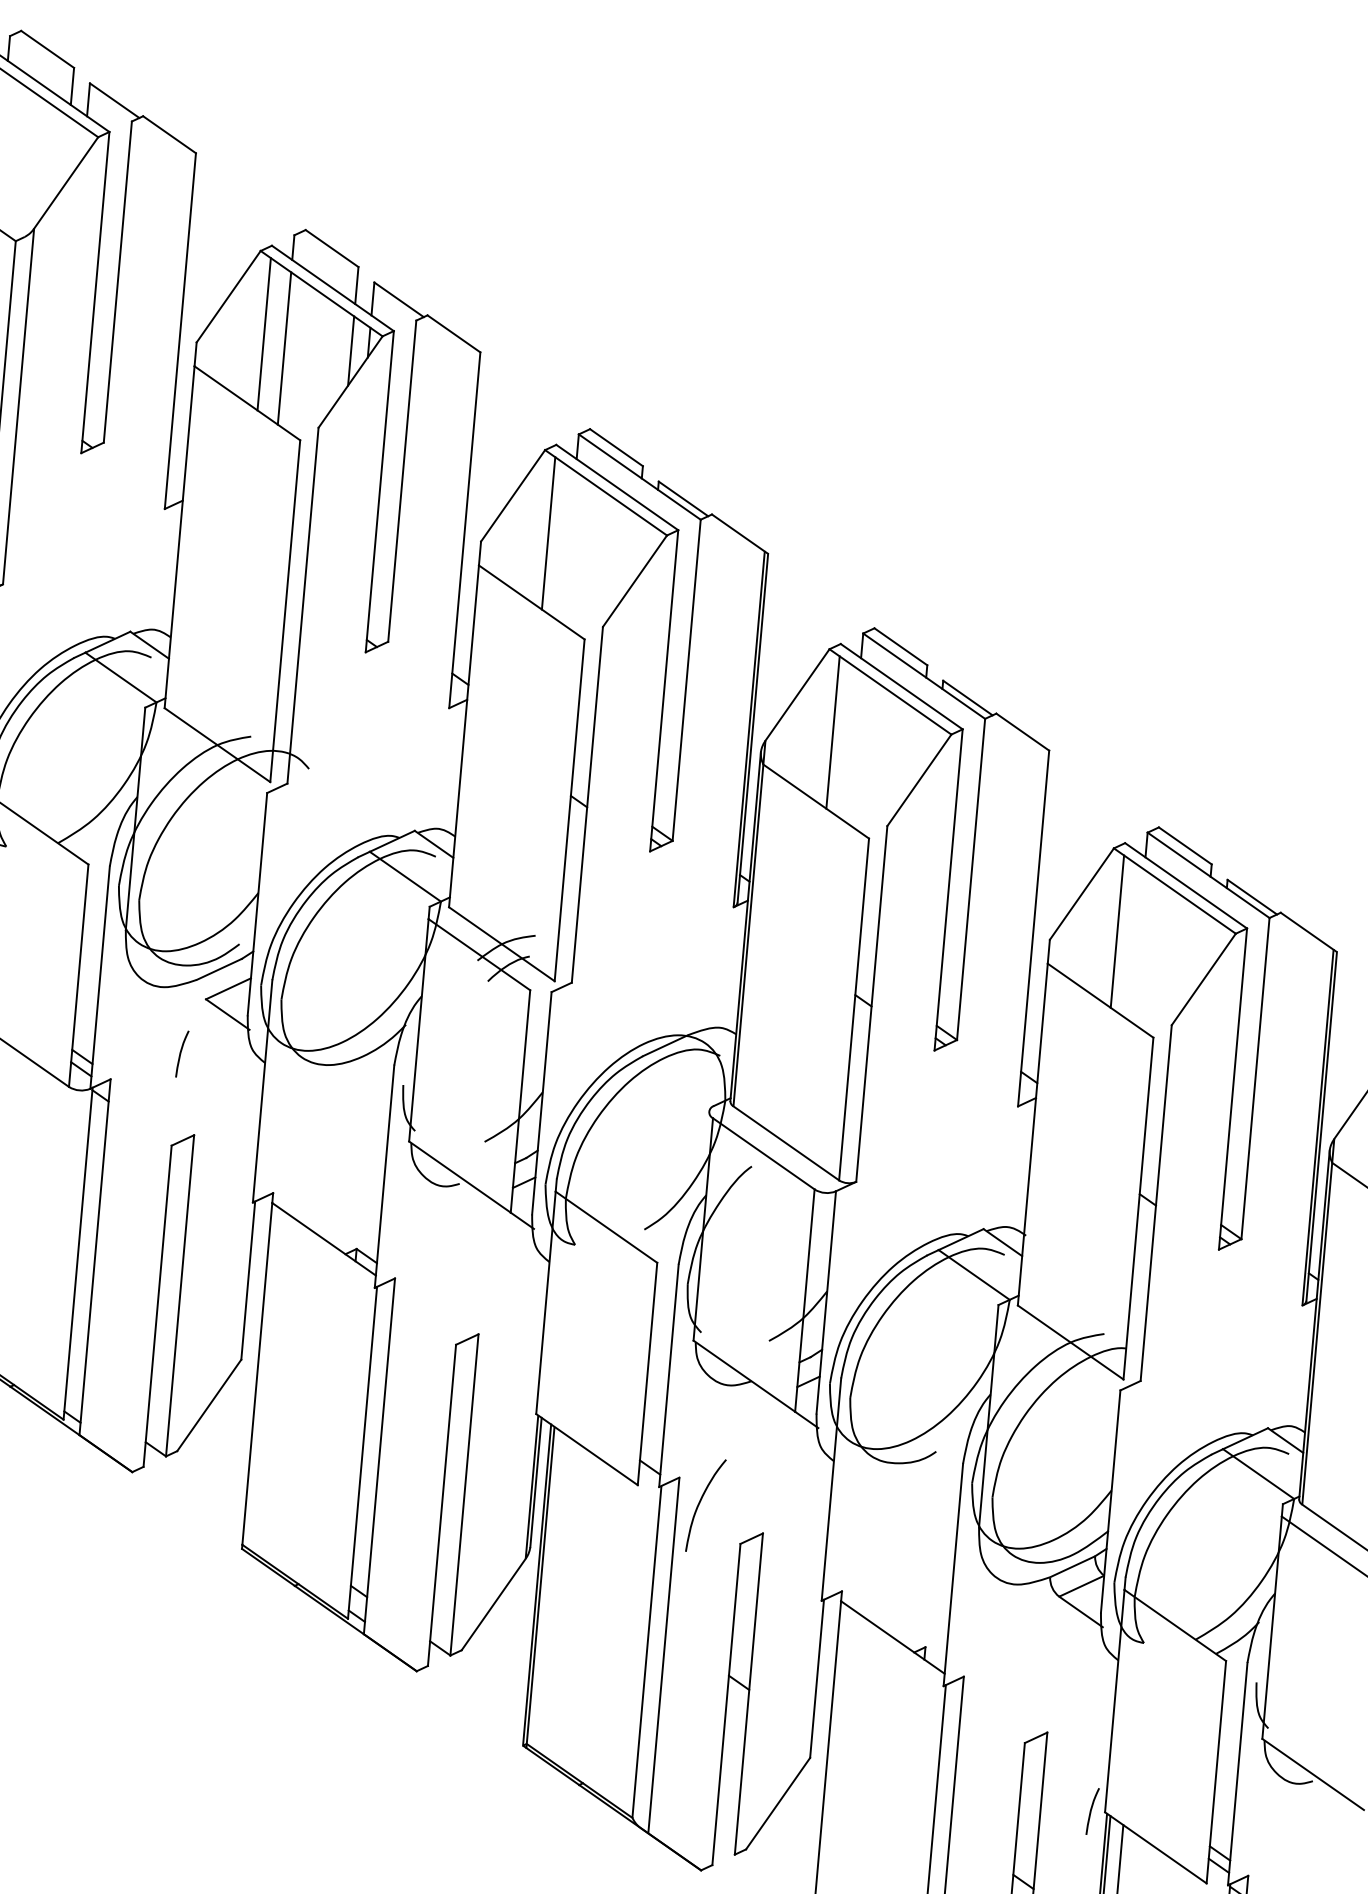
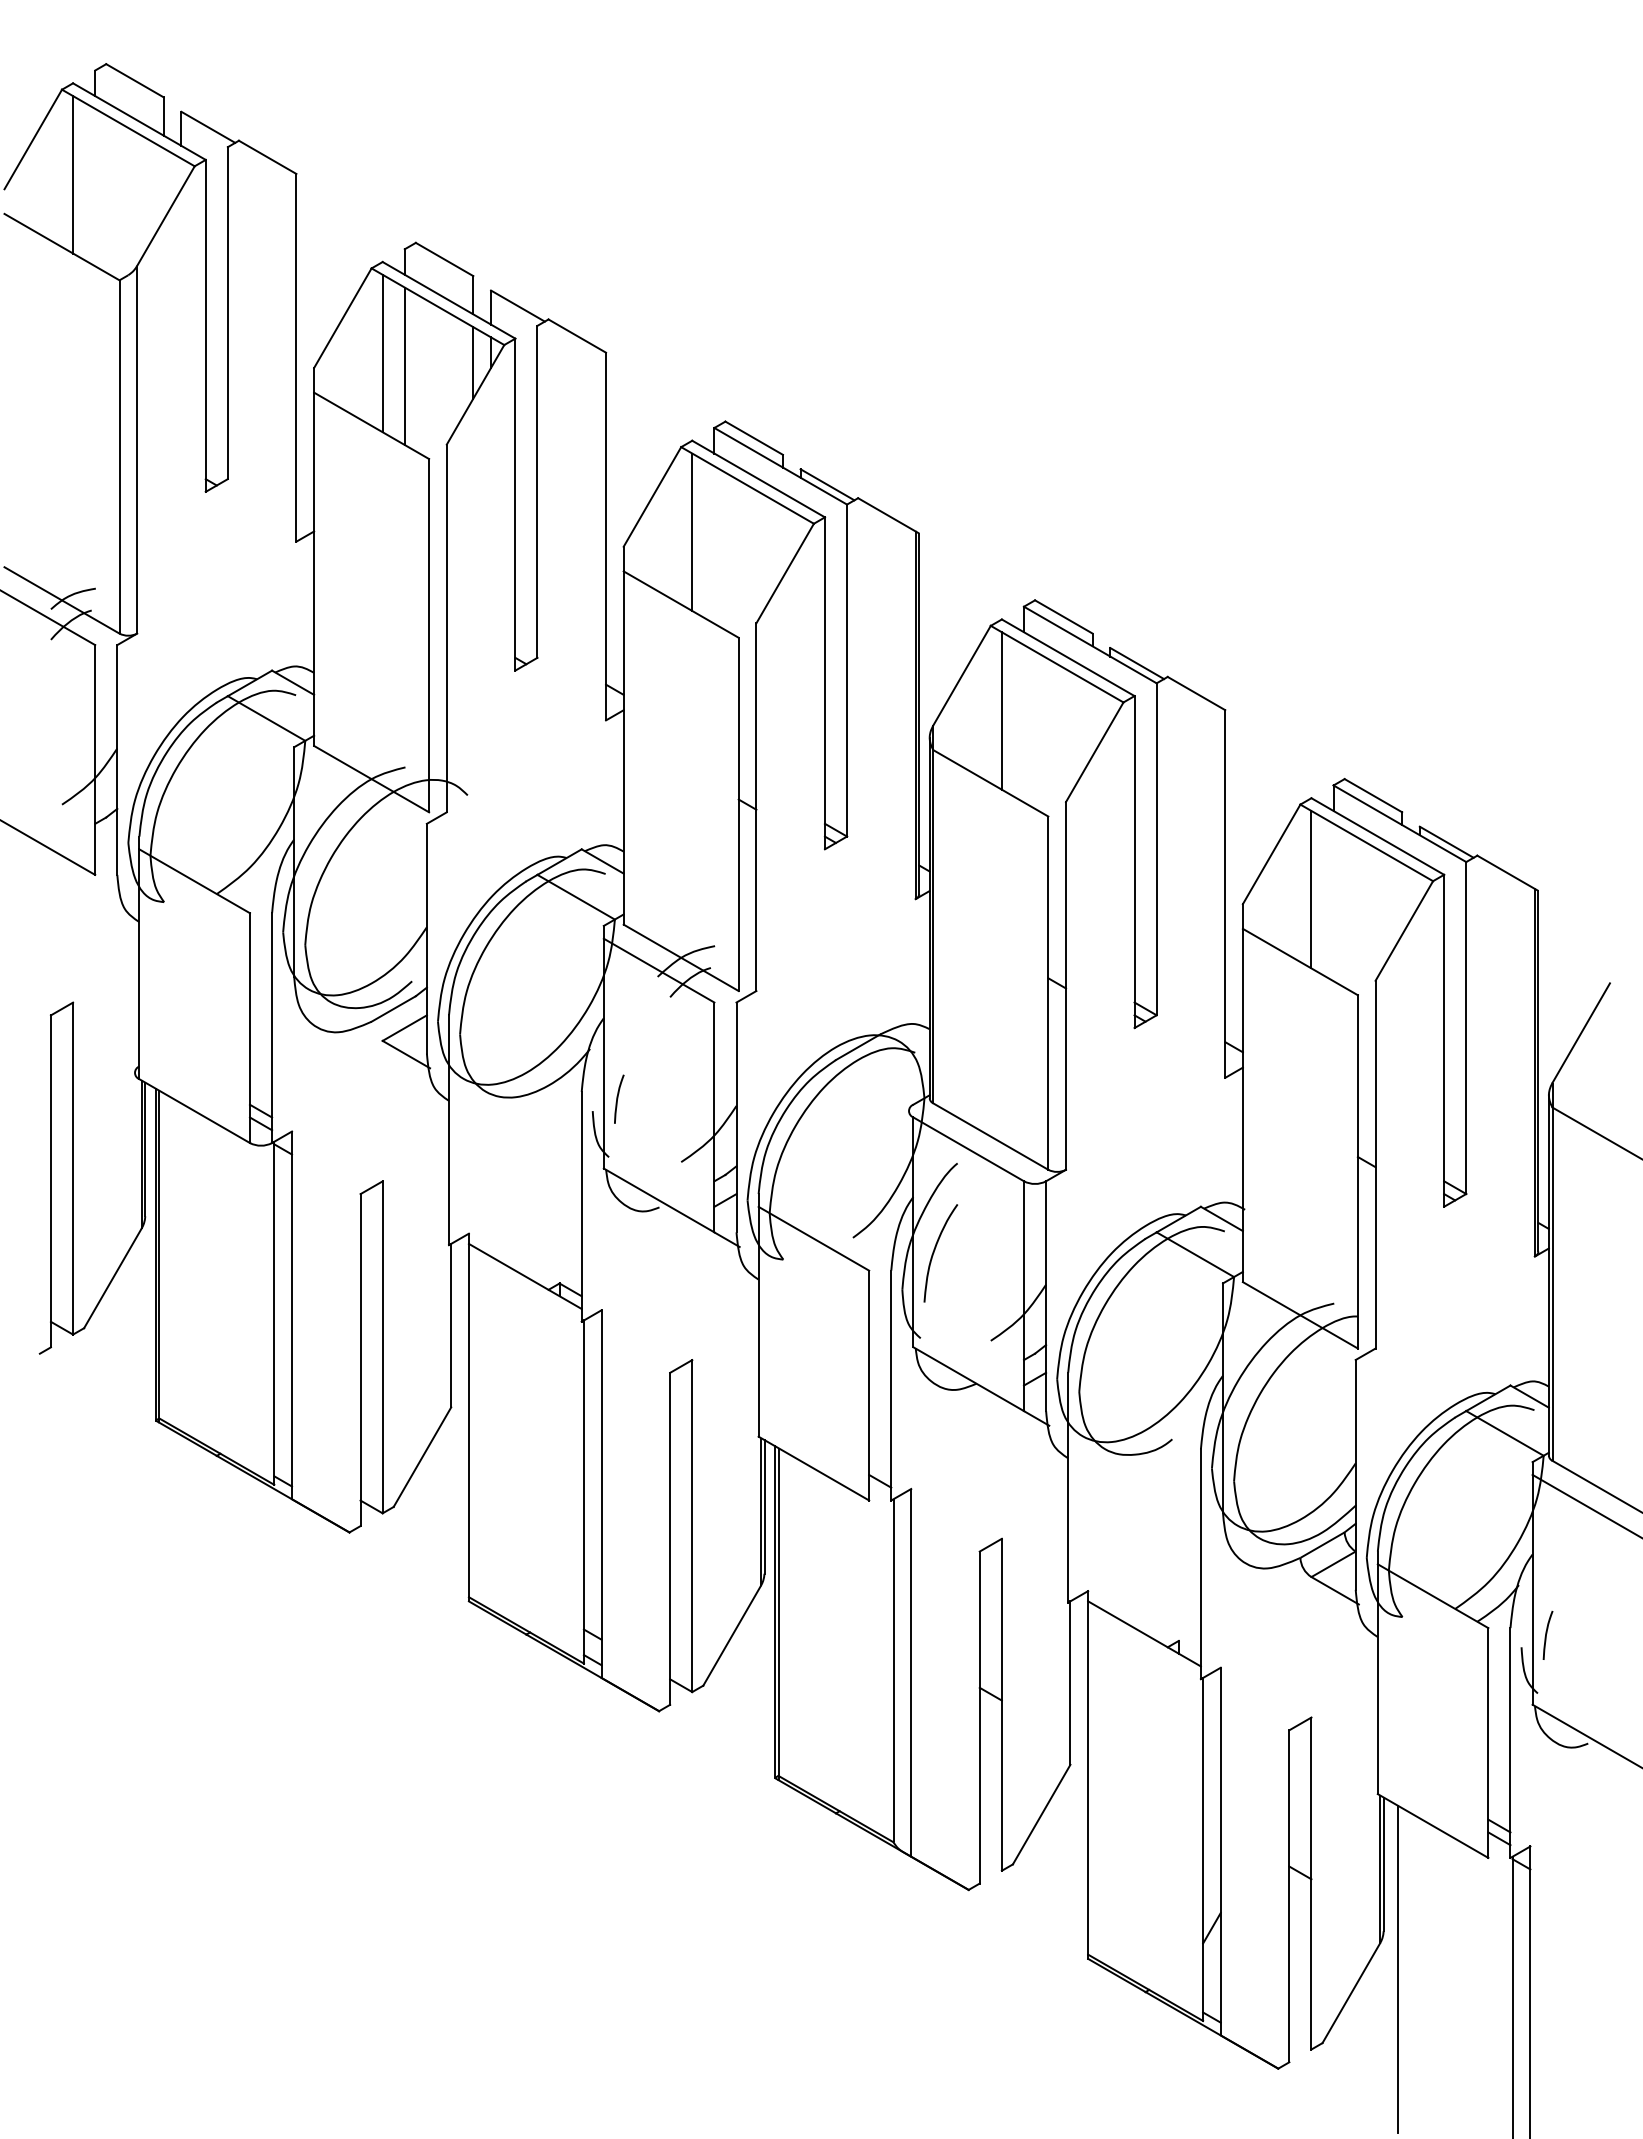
curve: (181, 1053) -> (618, 1098), moved
curve: (700, 1502) -> (935, 1250), moved
curve: (1092, 1809) -> (1547, 1633), moved

